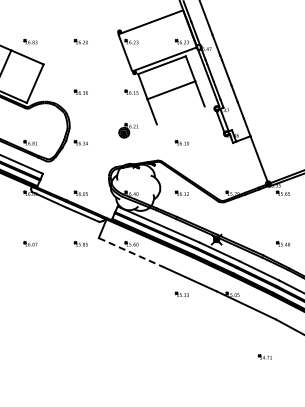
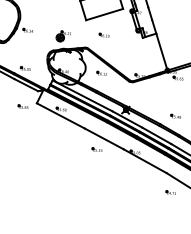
line: (180, 115) -> (104, 14), added
part: (128, 130) -> (63, 36), moved
line: (131, 252) -> (60, 115), dashed -> solid
part: (264, 356) -> (170, 192), moved

